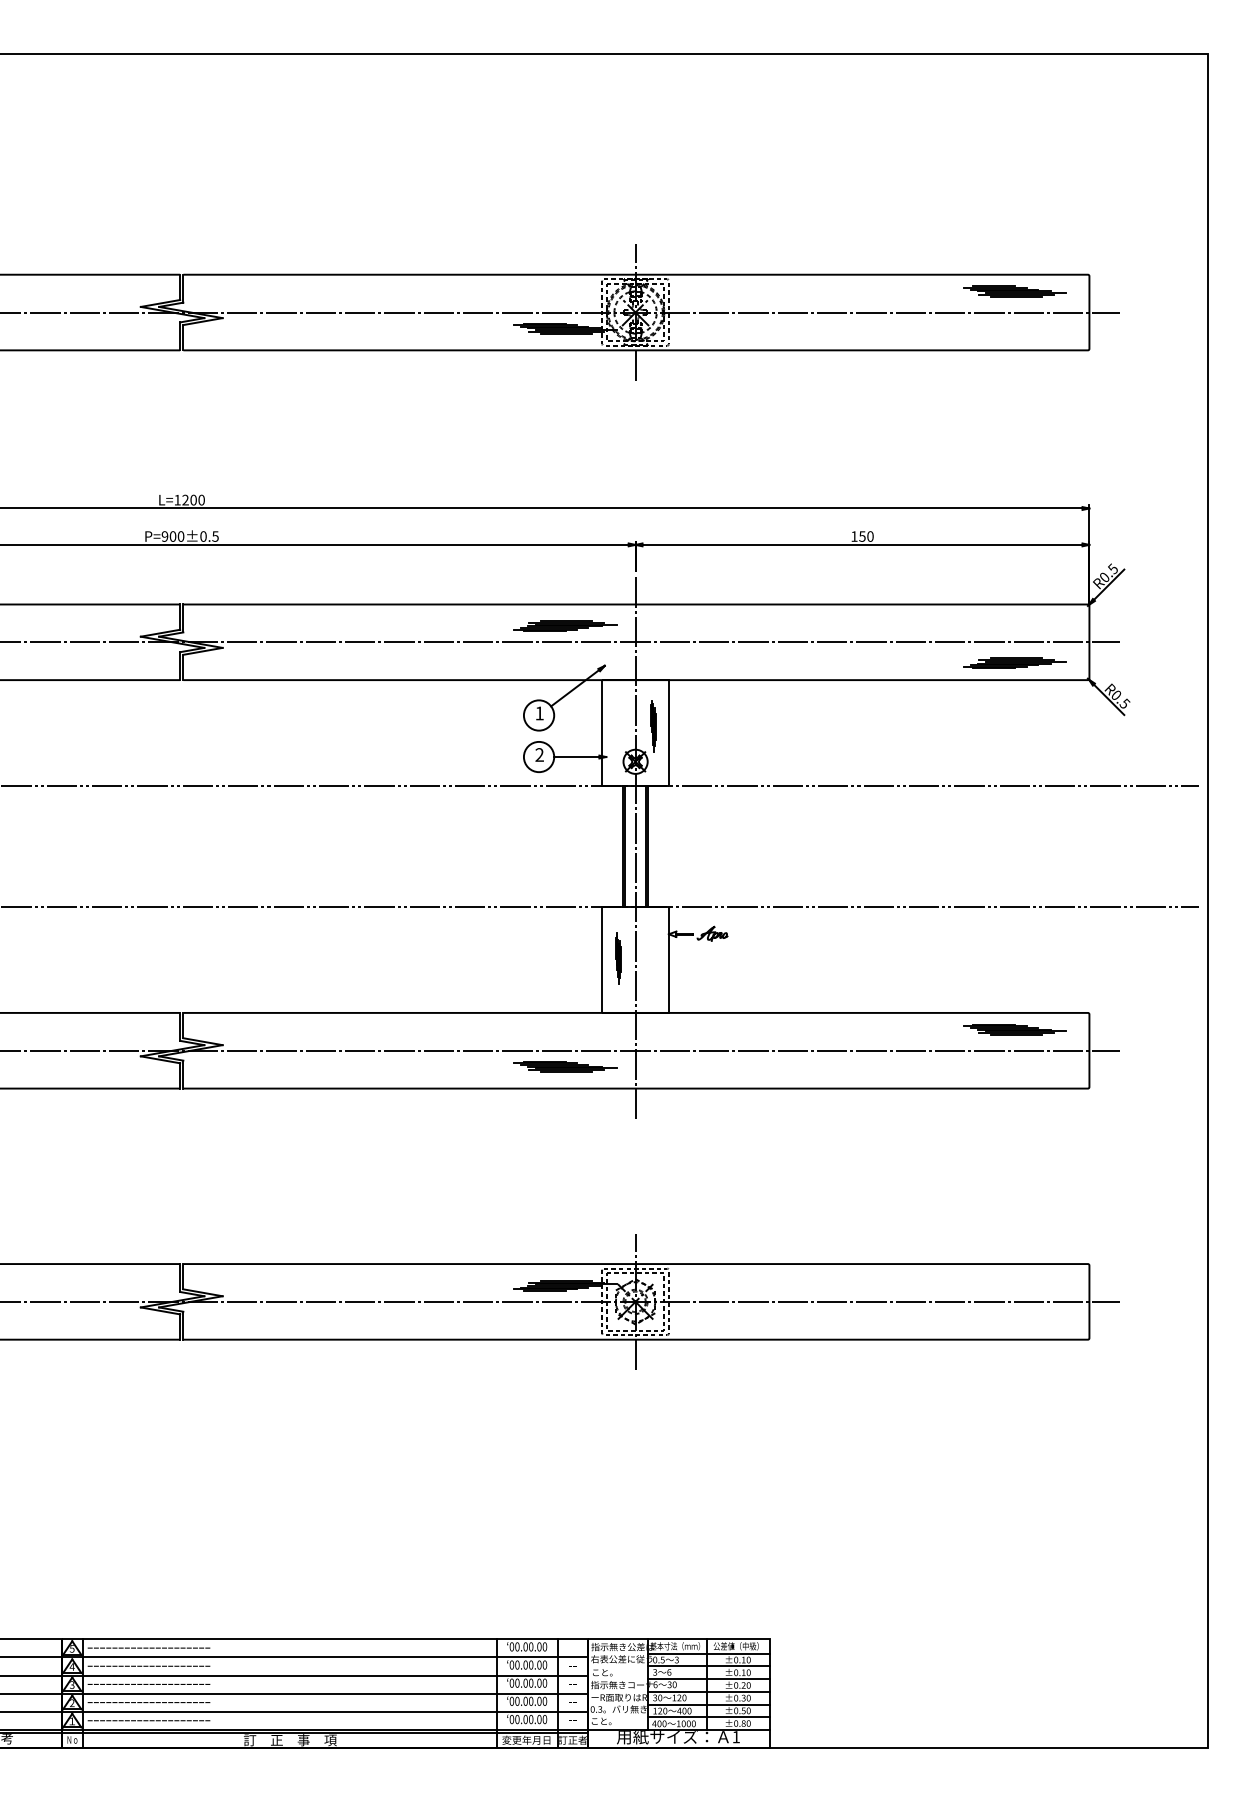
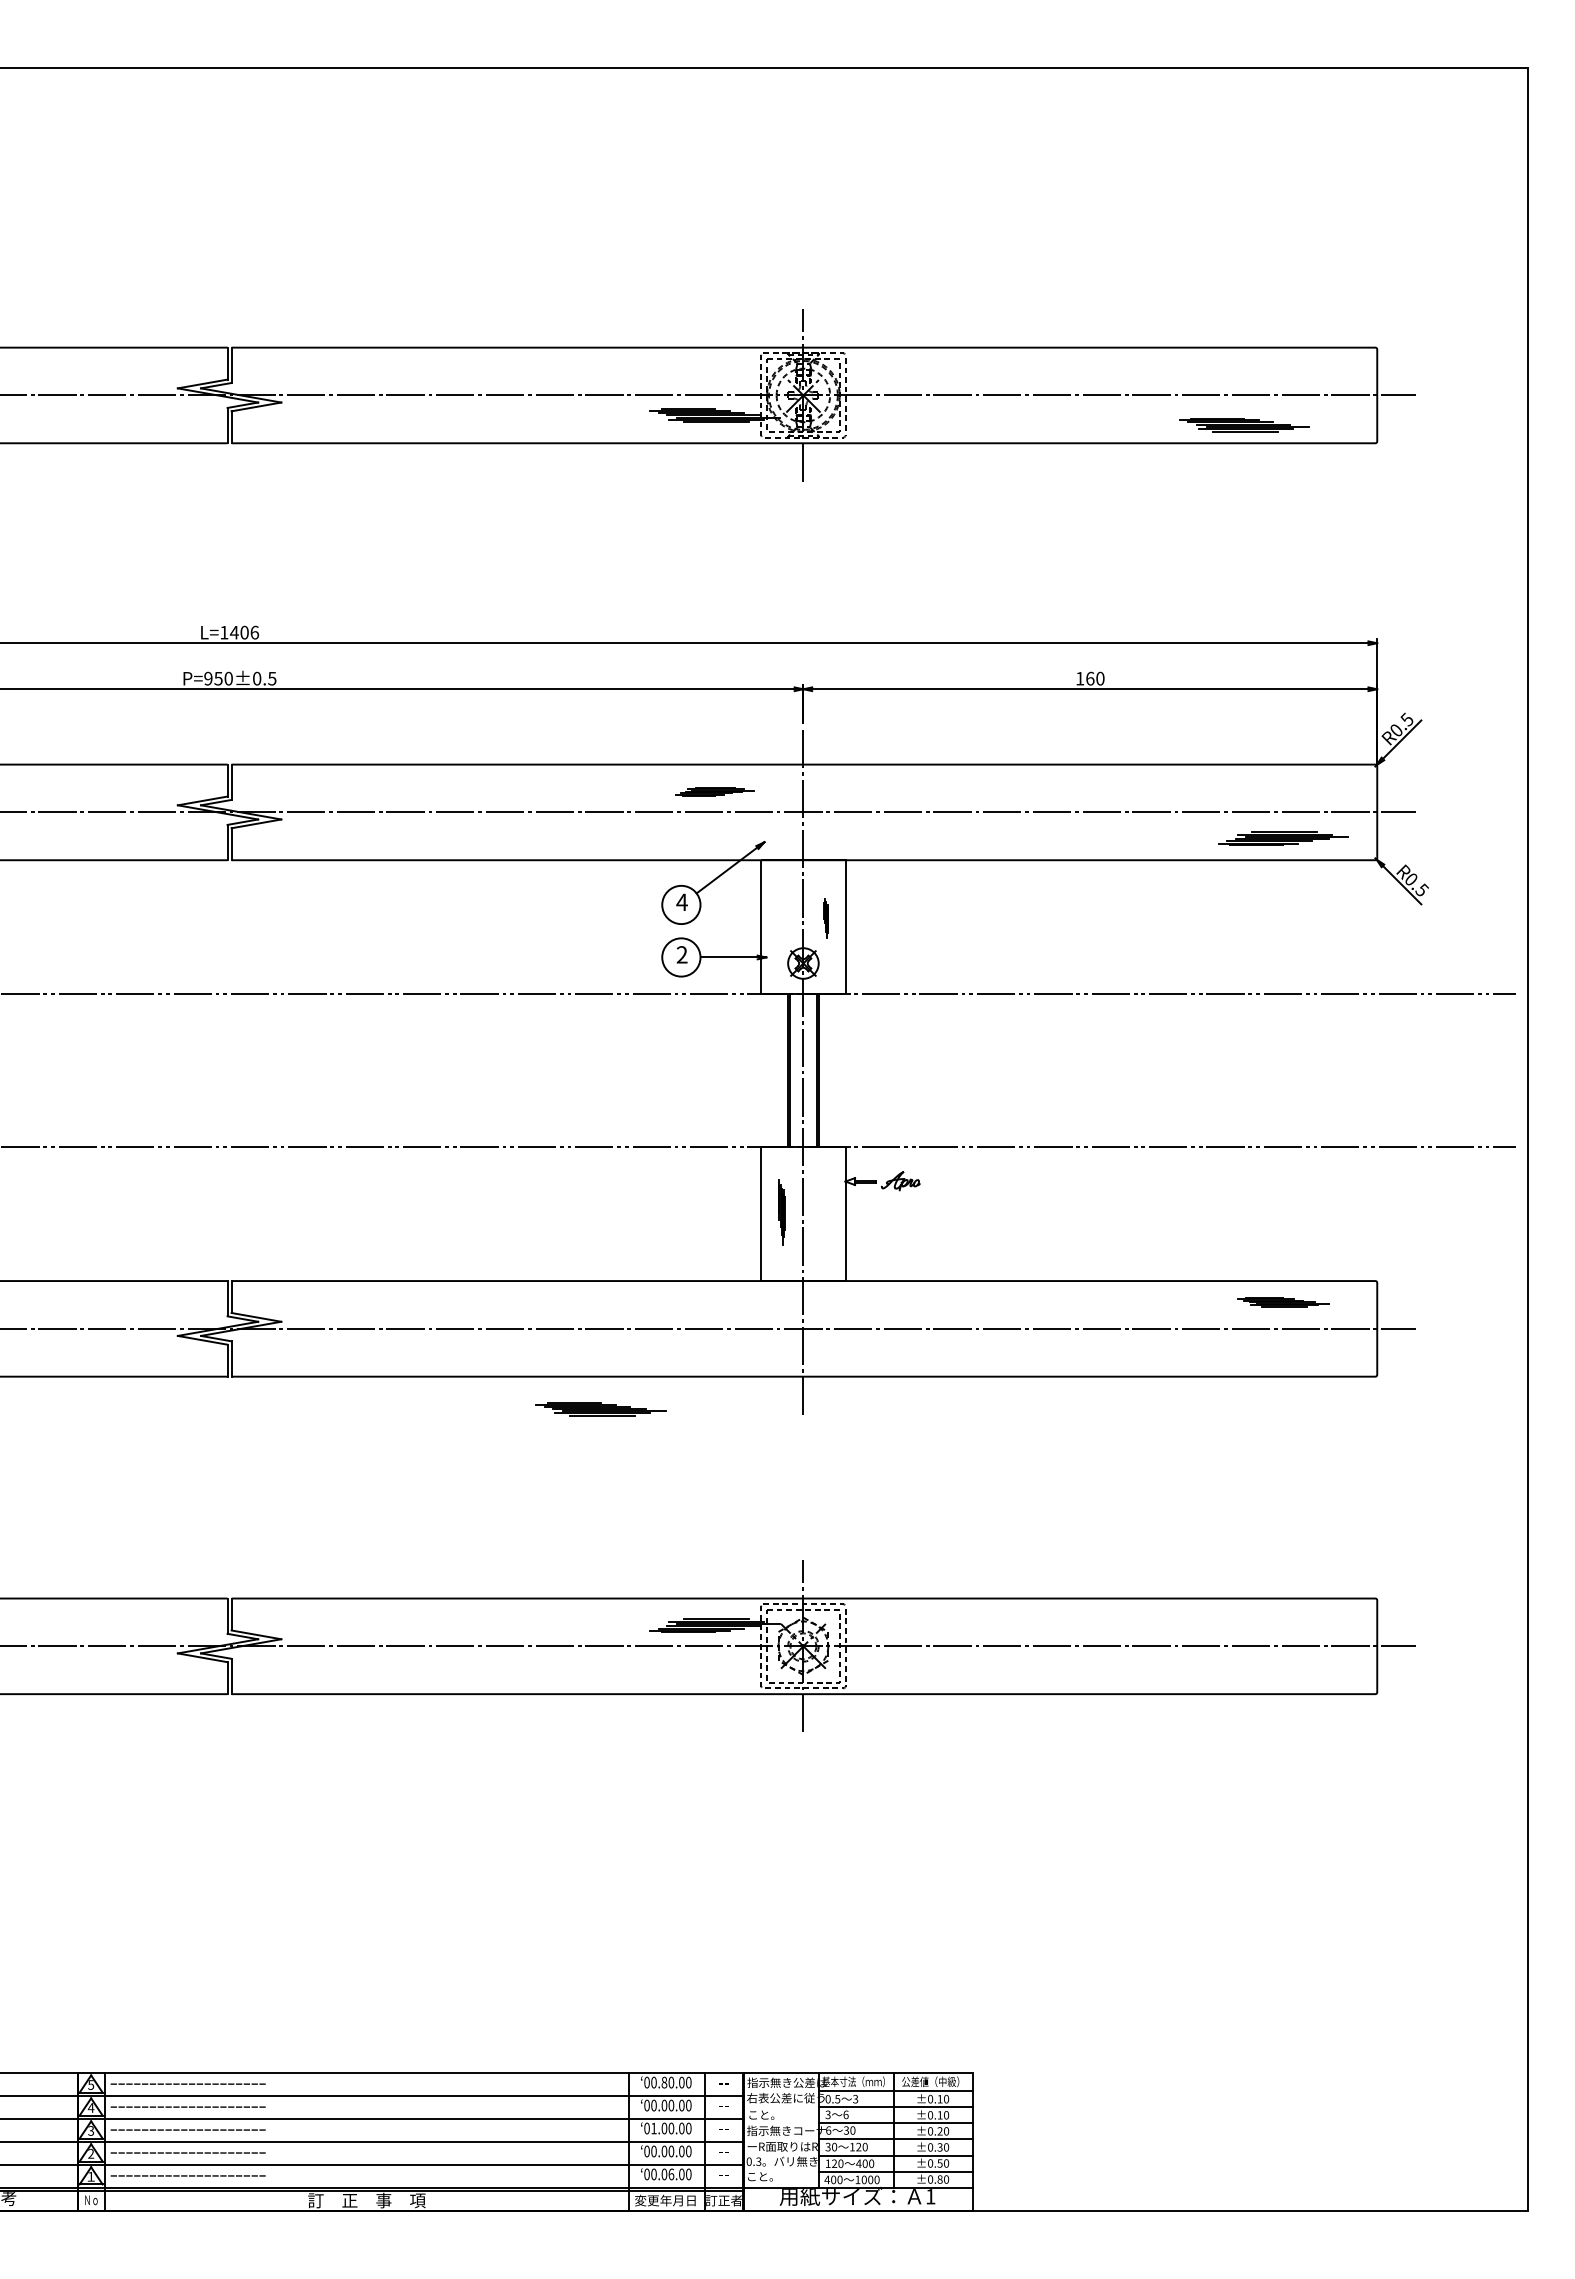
part: (1015, 292) -> (1244, 425), moved
text: (193, 500) -> (244, 632), L=1200 -> L=1406
text: (172, 536) -> (218, 678), P=900±0.5 -> P=950±0.5
text: (862, 536) -> (1090, 678), 150 -> 160
part: (565, 625) -> (714, 791), size x0.6
text: (539, 712) -> (681, 901), 1 -> 4
part: (653, 726) -> (826, 918), size x0.6
part: (1015, 1029) -> (1283, 1302), size x0.7
part: (565, 1067) -> (600, 1409), moved
text: (525, 1646) -> (664, 2082), 00.00.00 -> 00.80.00
text: (517, 1683) -> (653, 2128), 00.00.00 -> 01.00.00
text: (531, 1719) -> (671, 2174), 00.00.00 -> 00.06.00

